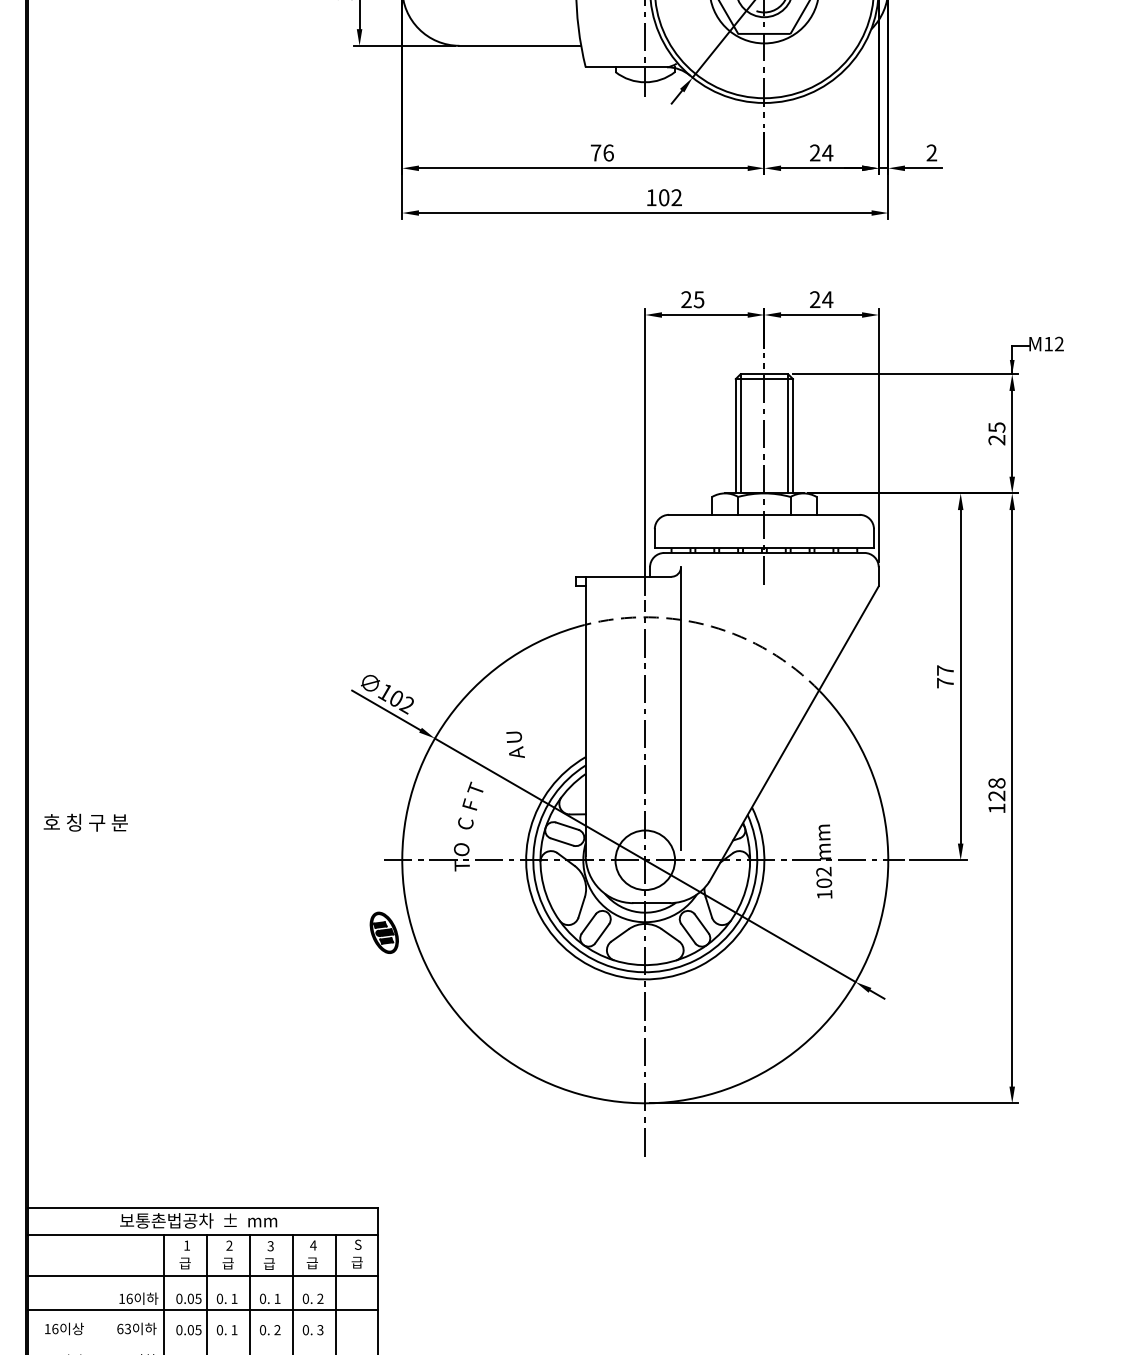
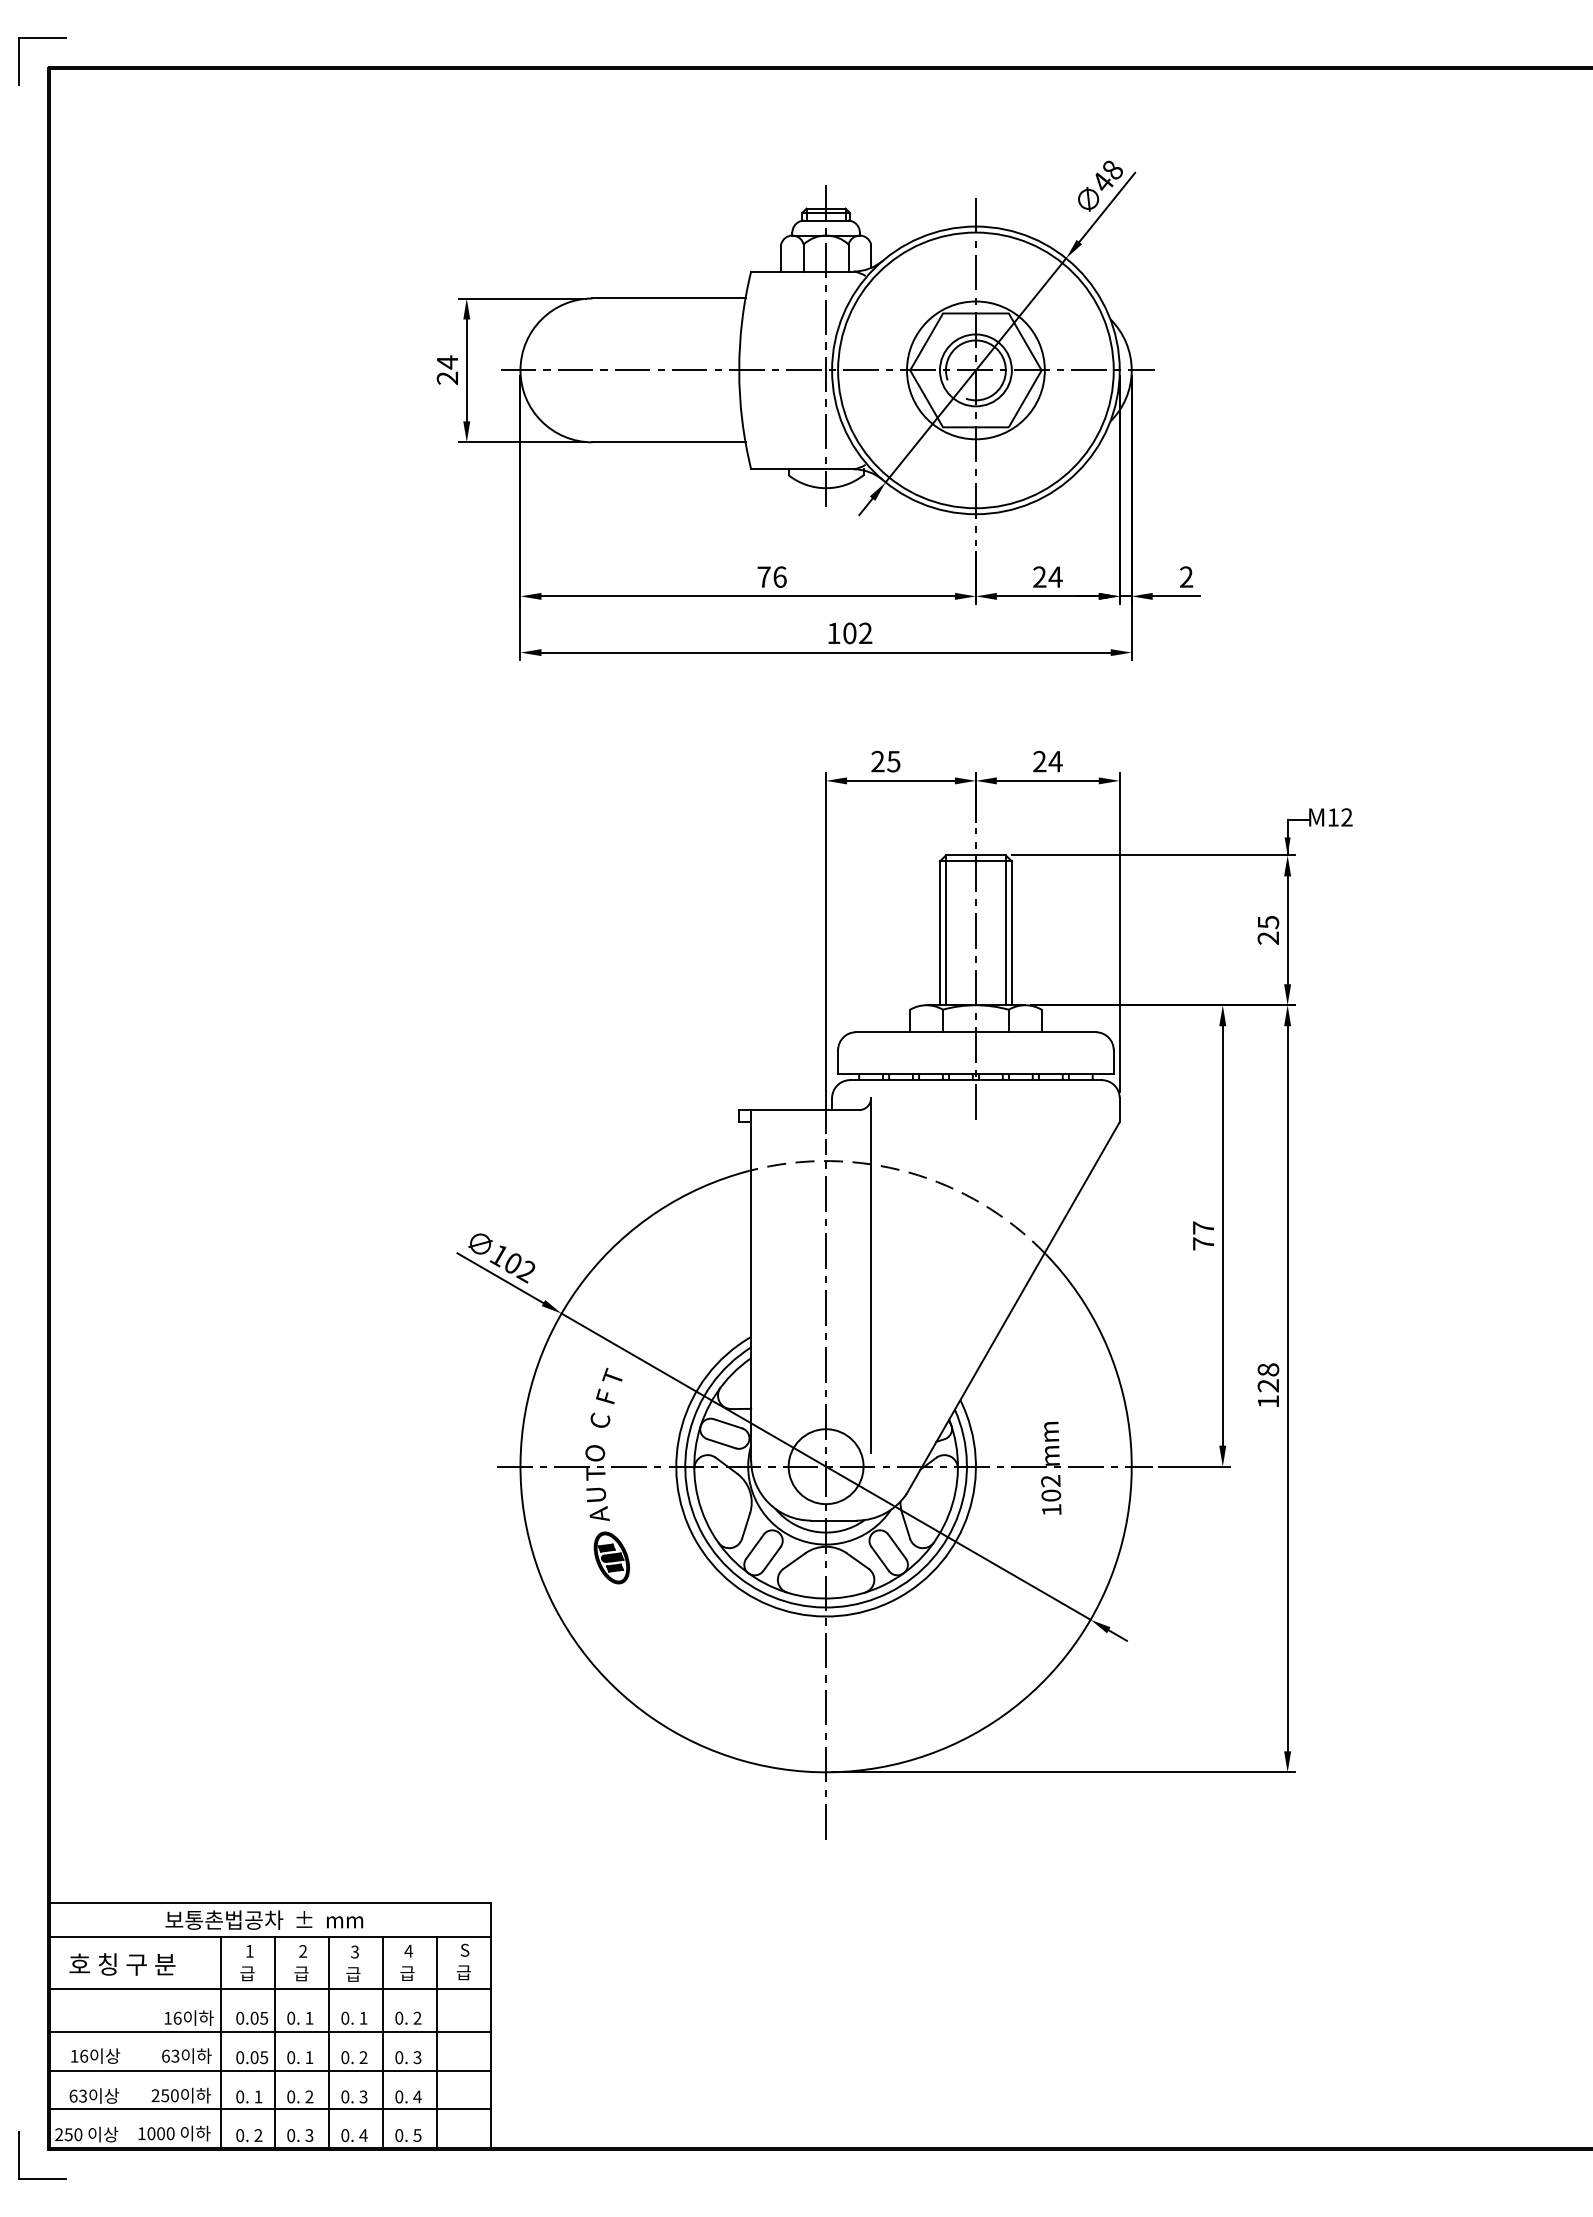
text: (515, 744) -> (597, 1503), moved
text: (85, 822) -> (122, 1964), moved
part: (383, 932) -> (611, 1557), moved
line: (203, 1340) -> (270, 2070), added

